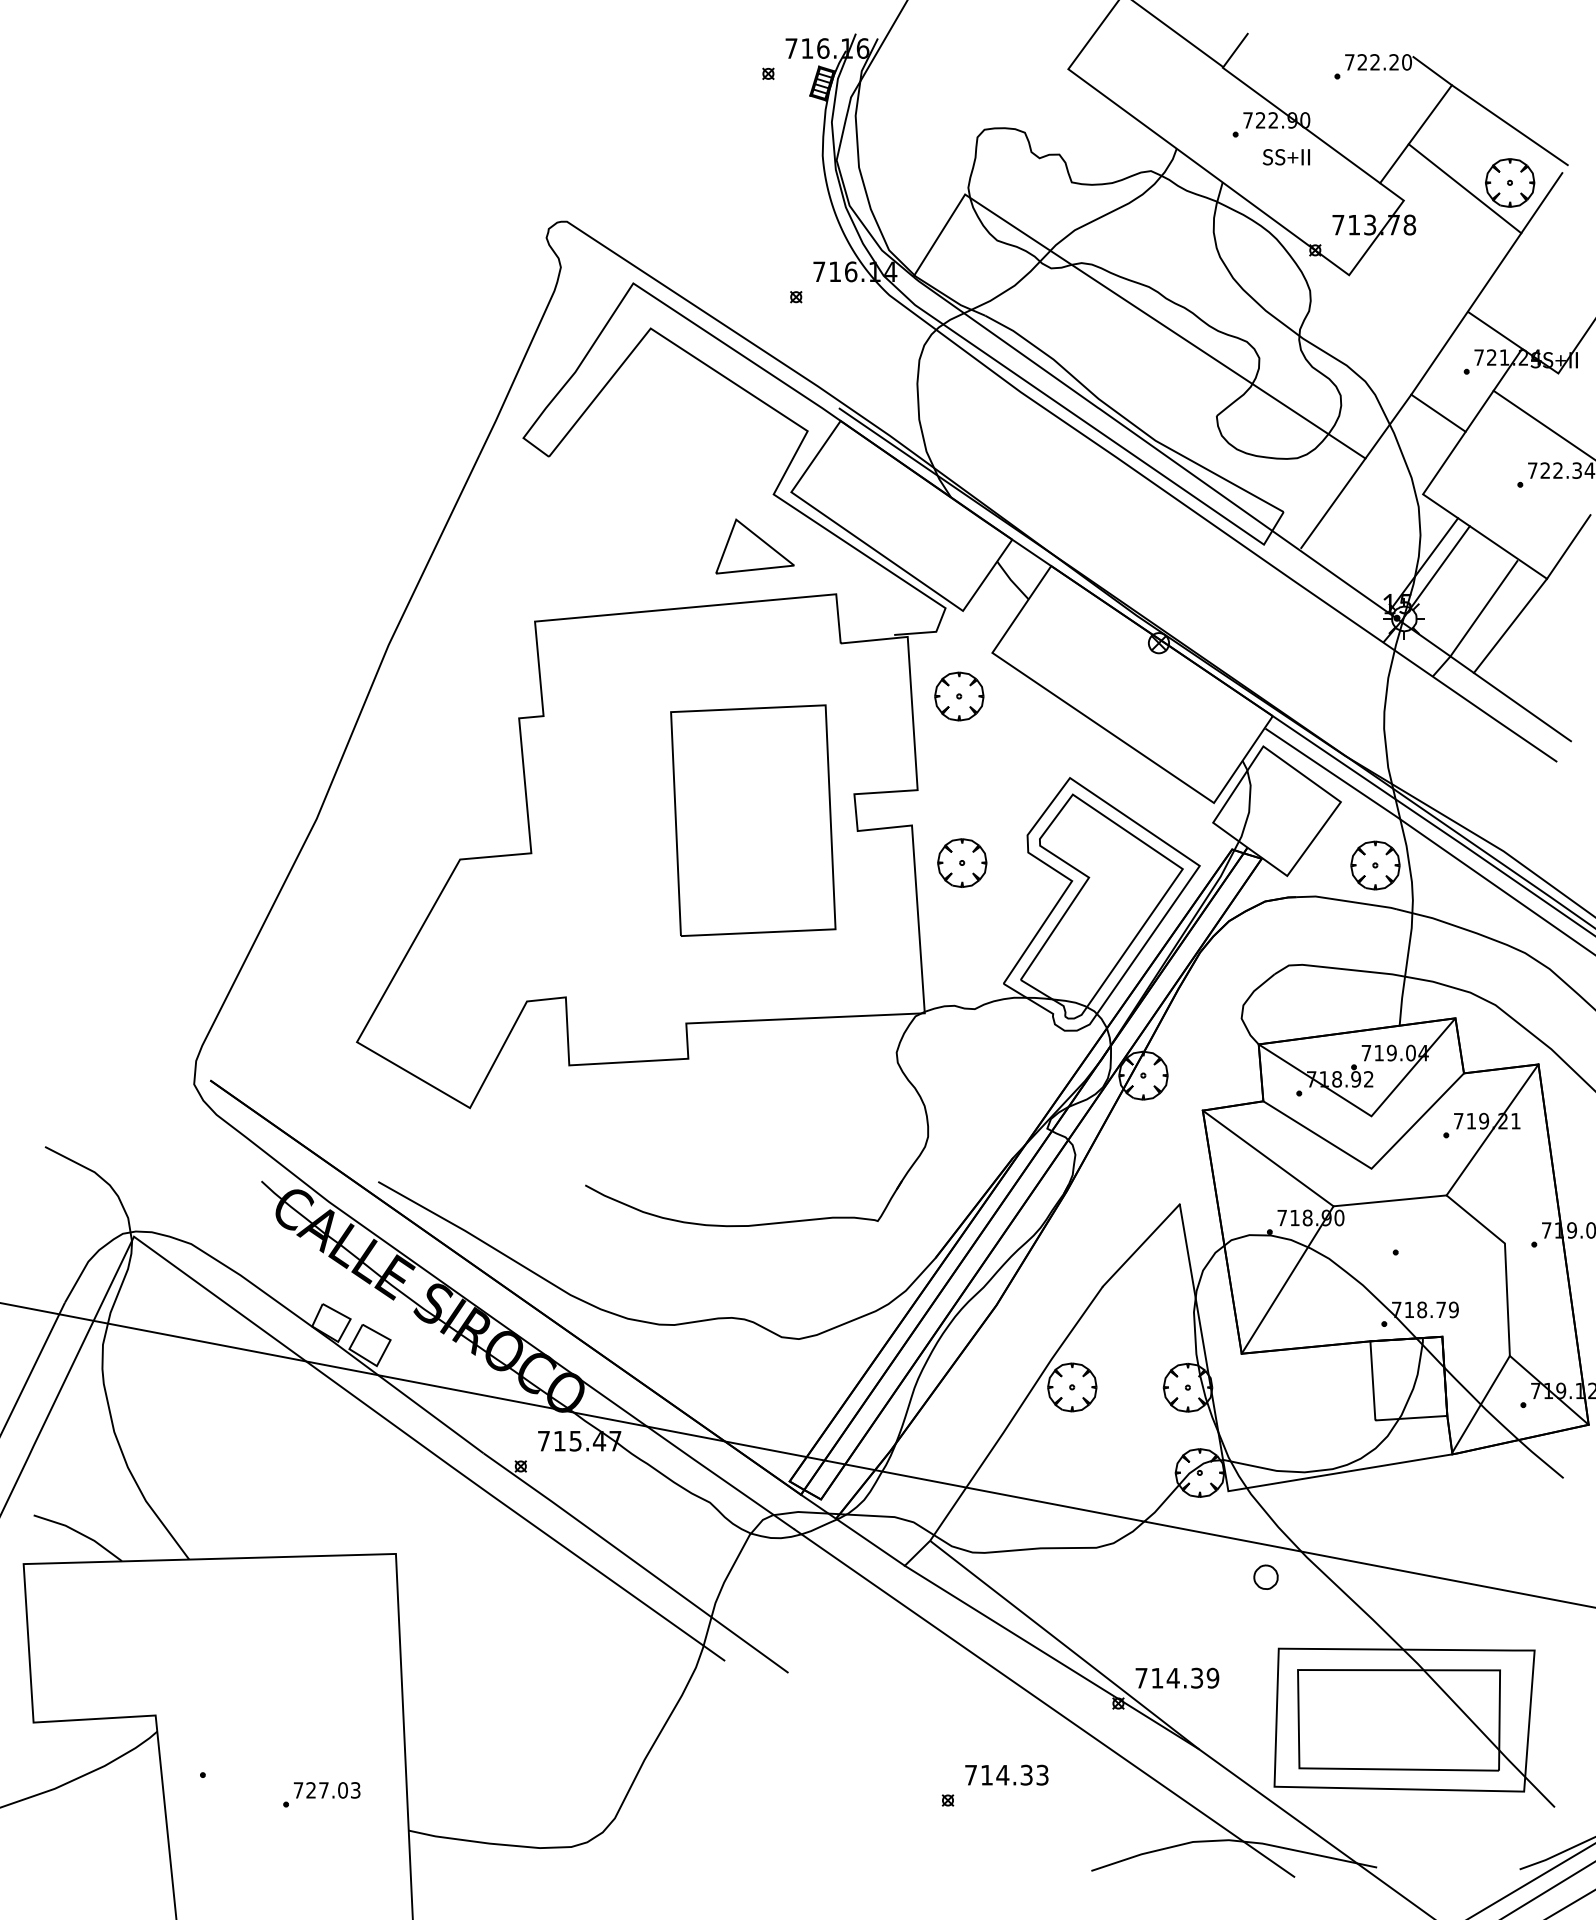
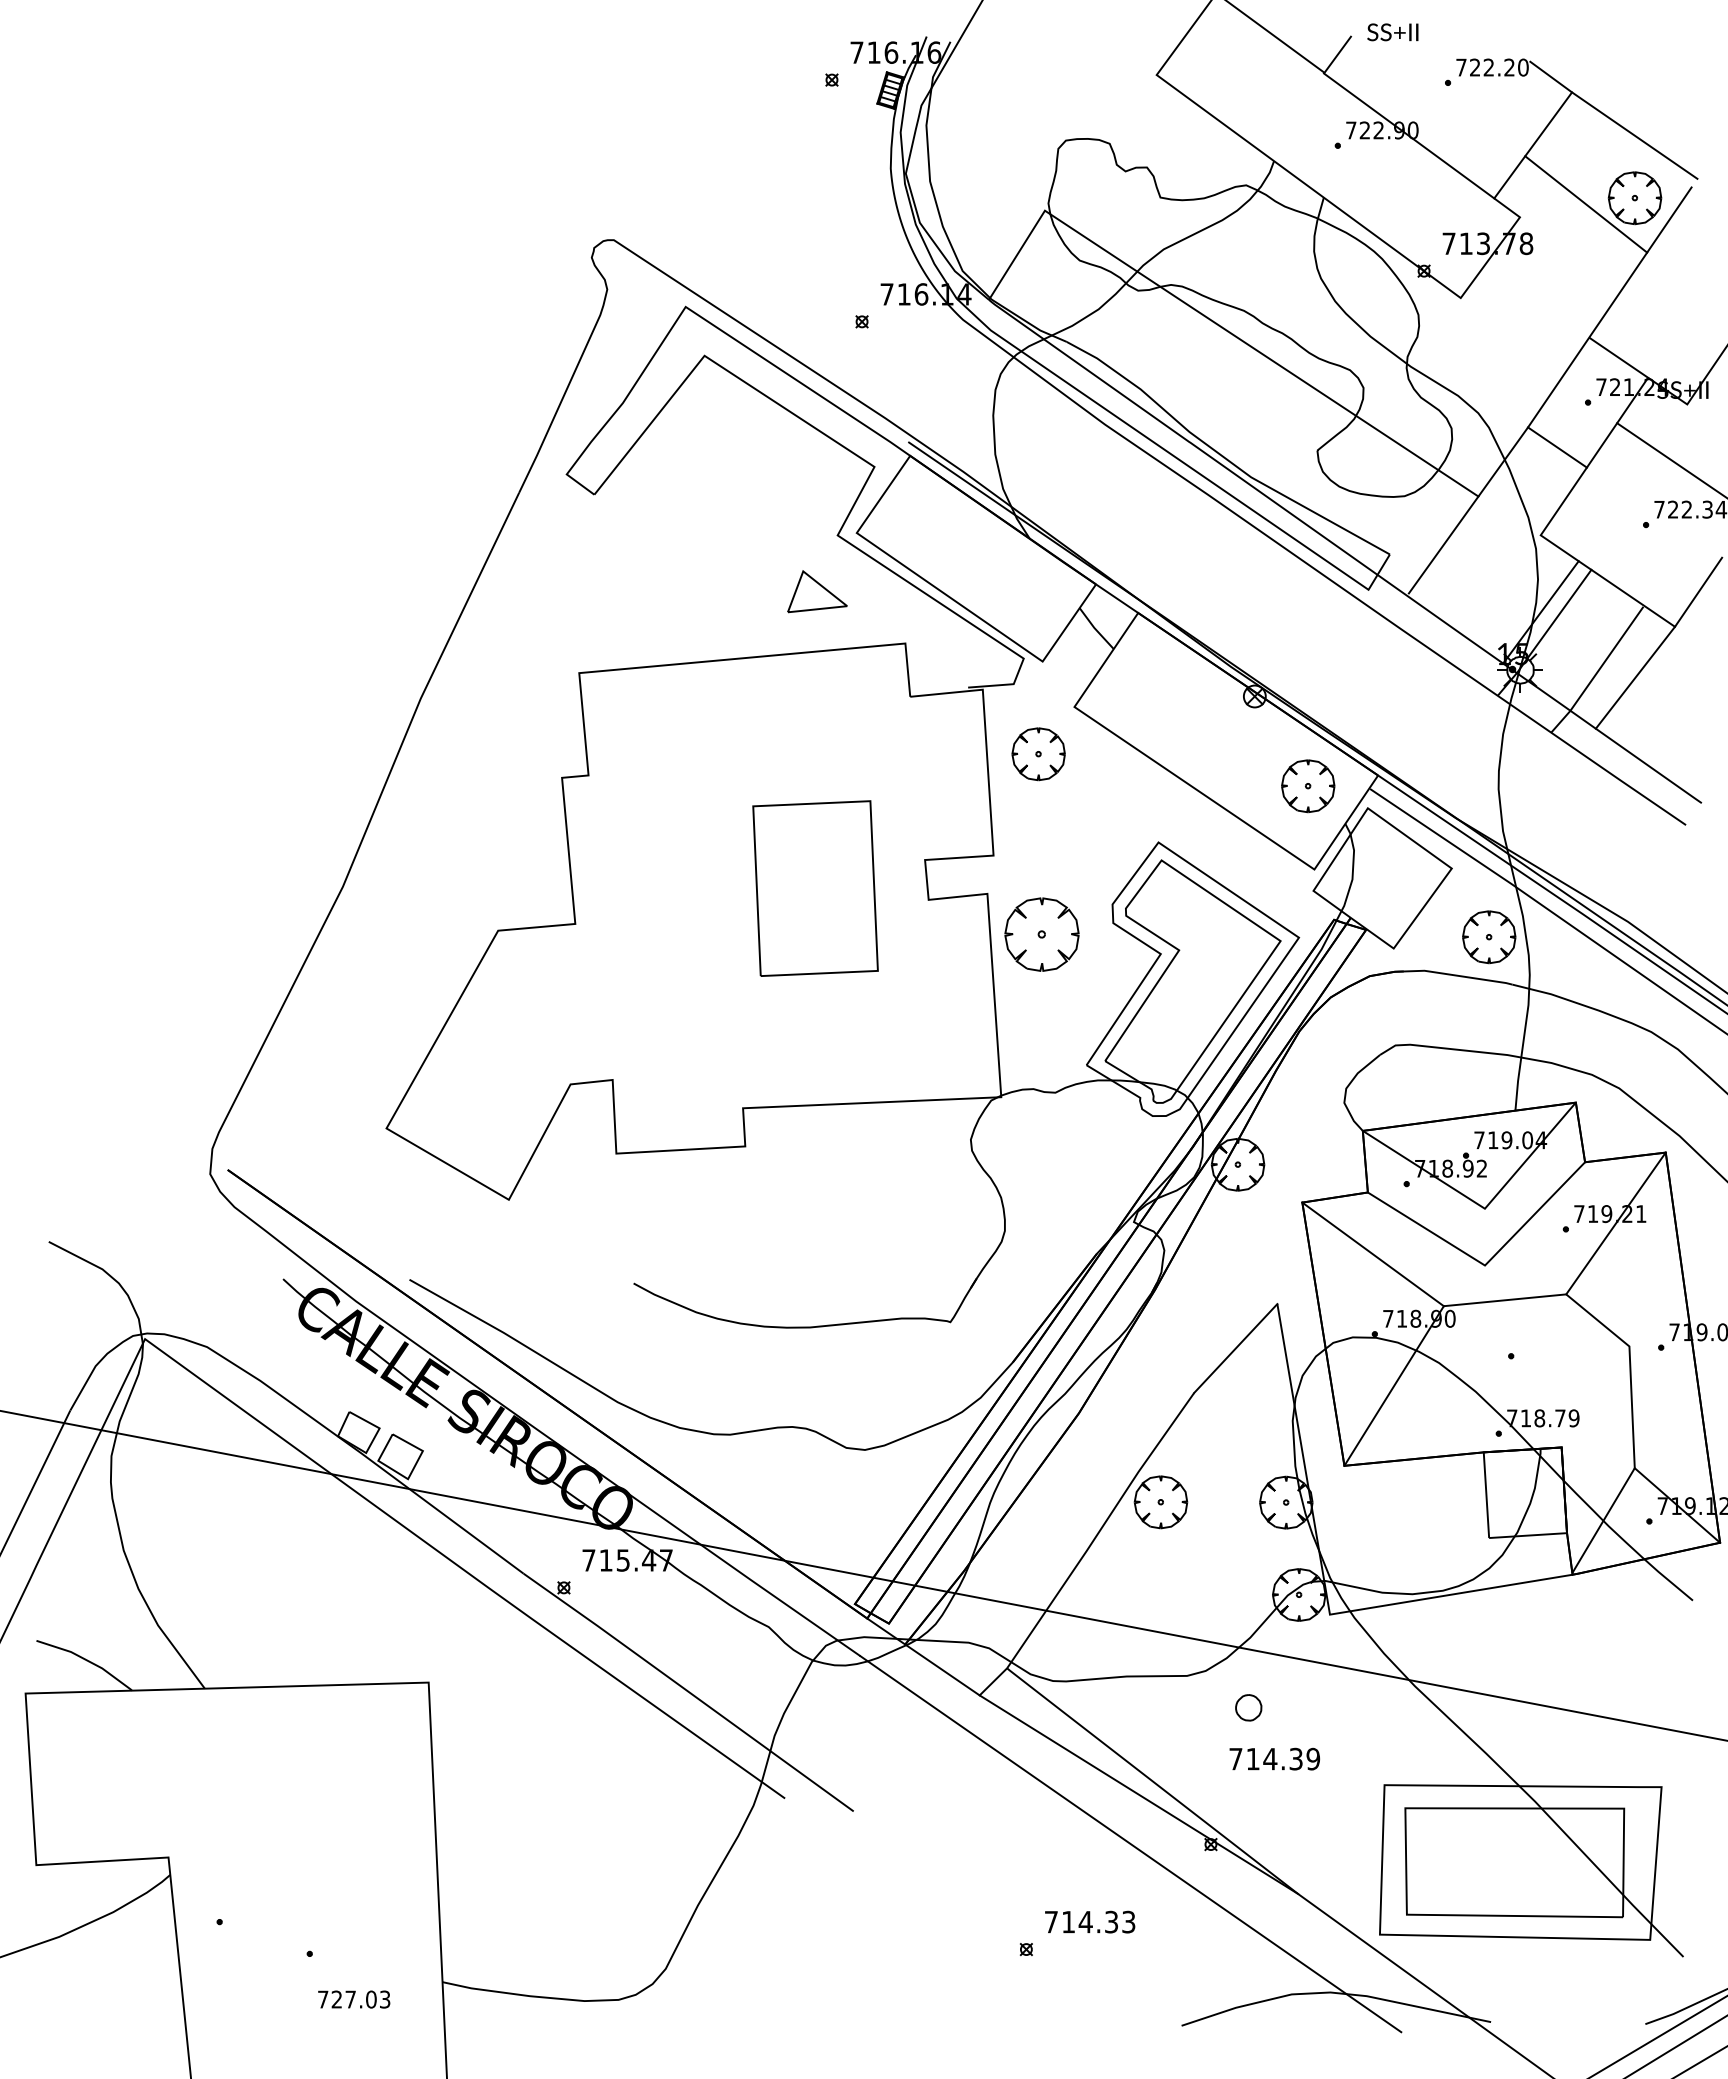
text: (1286, 157) -> (1392, 32), moved
part: (755, 546) -> (817, 591), size x0.7
part: (1208, 726) -> (1308, 786), added
part: (753, 820) -> (815, 888), size x0.7
part: (961, 863) -> (1041, 934), size x1.4
part: (1265, 1576) -> (1248, 1707), moved
text: (1177, 1677) -> (1274, 1758), moved
text: (327, 1790) -> (354, 1999), moved

